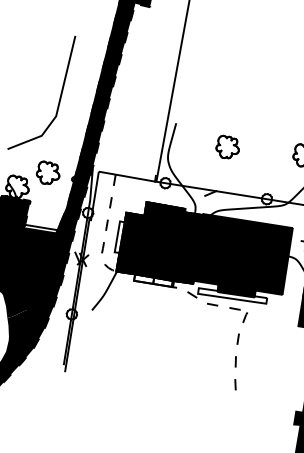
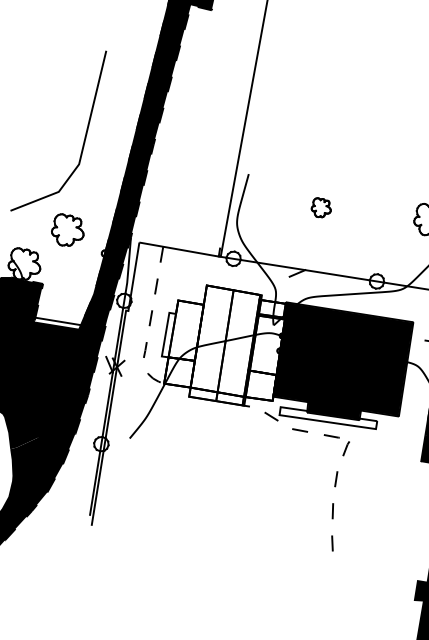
part: (227, 146) -> (321, 206), size x0.6
part: (47, 172) -> (66, 229), moved
fill: (159, 242) -> (225, 342), removed

